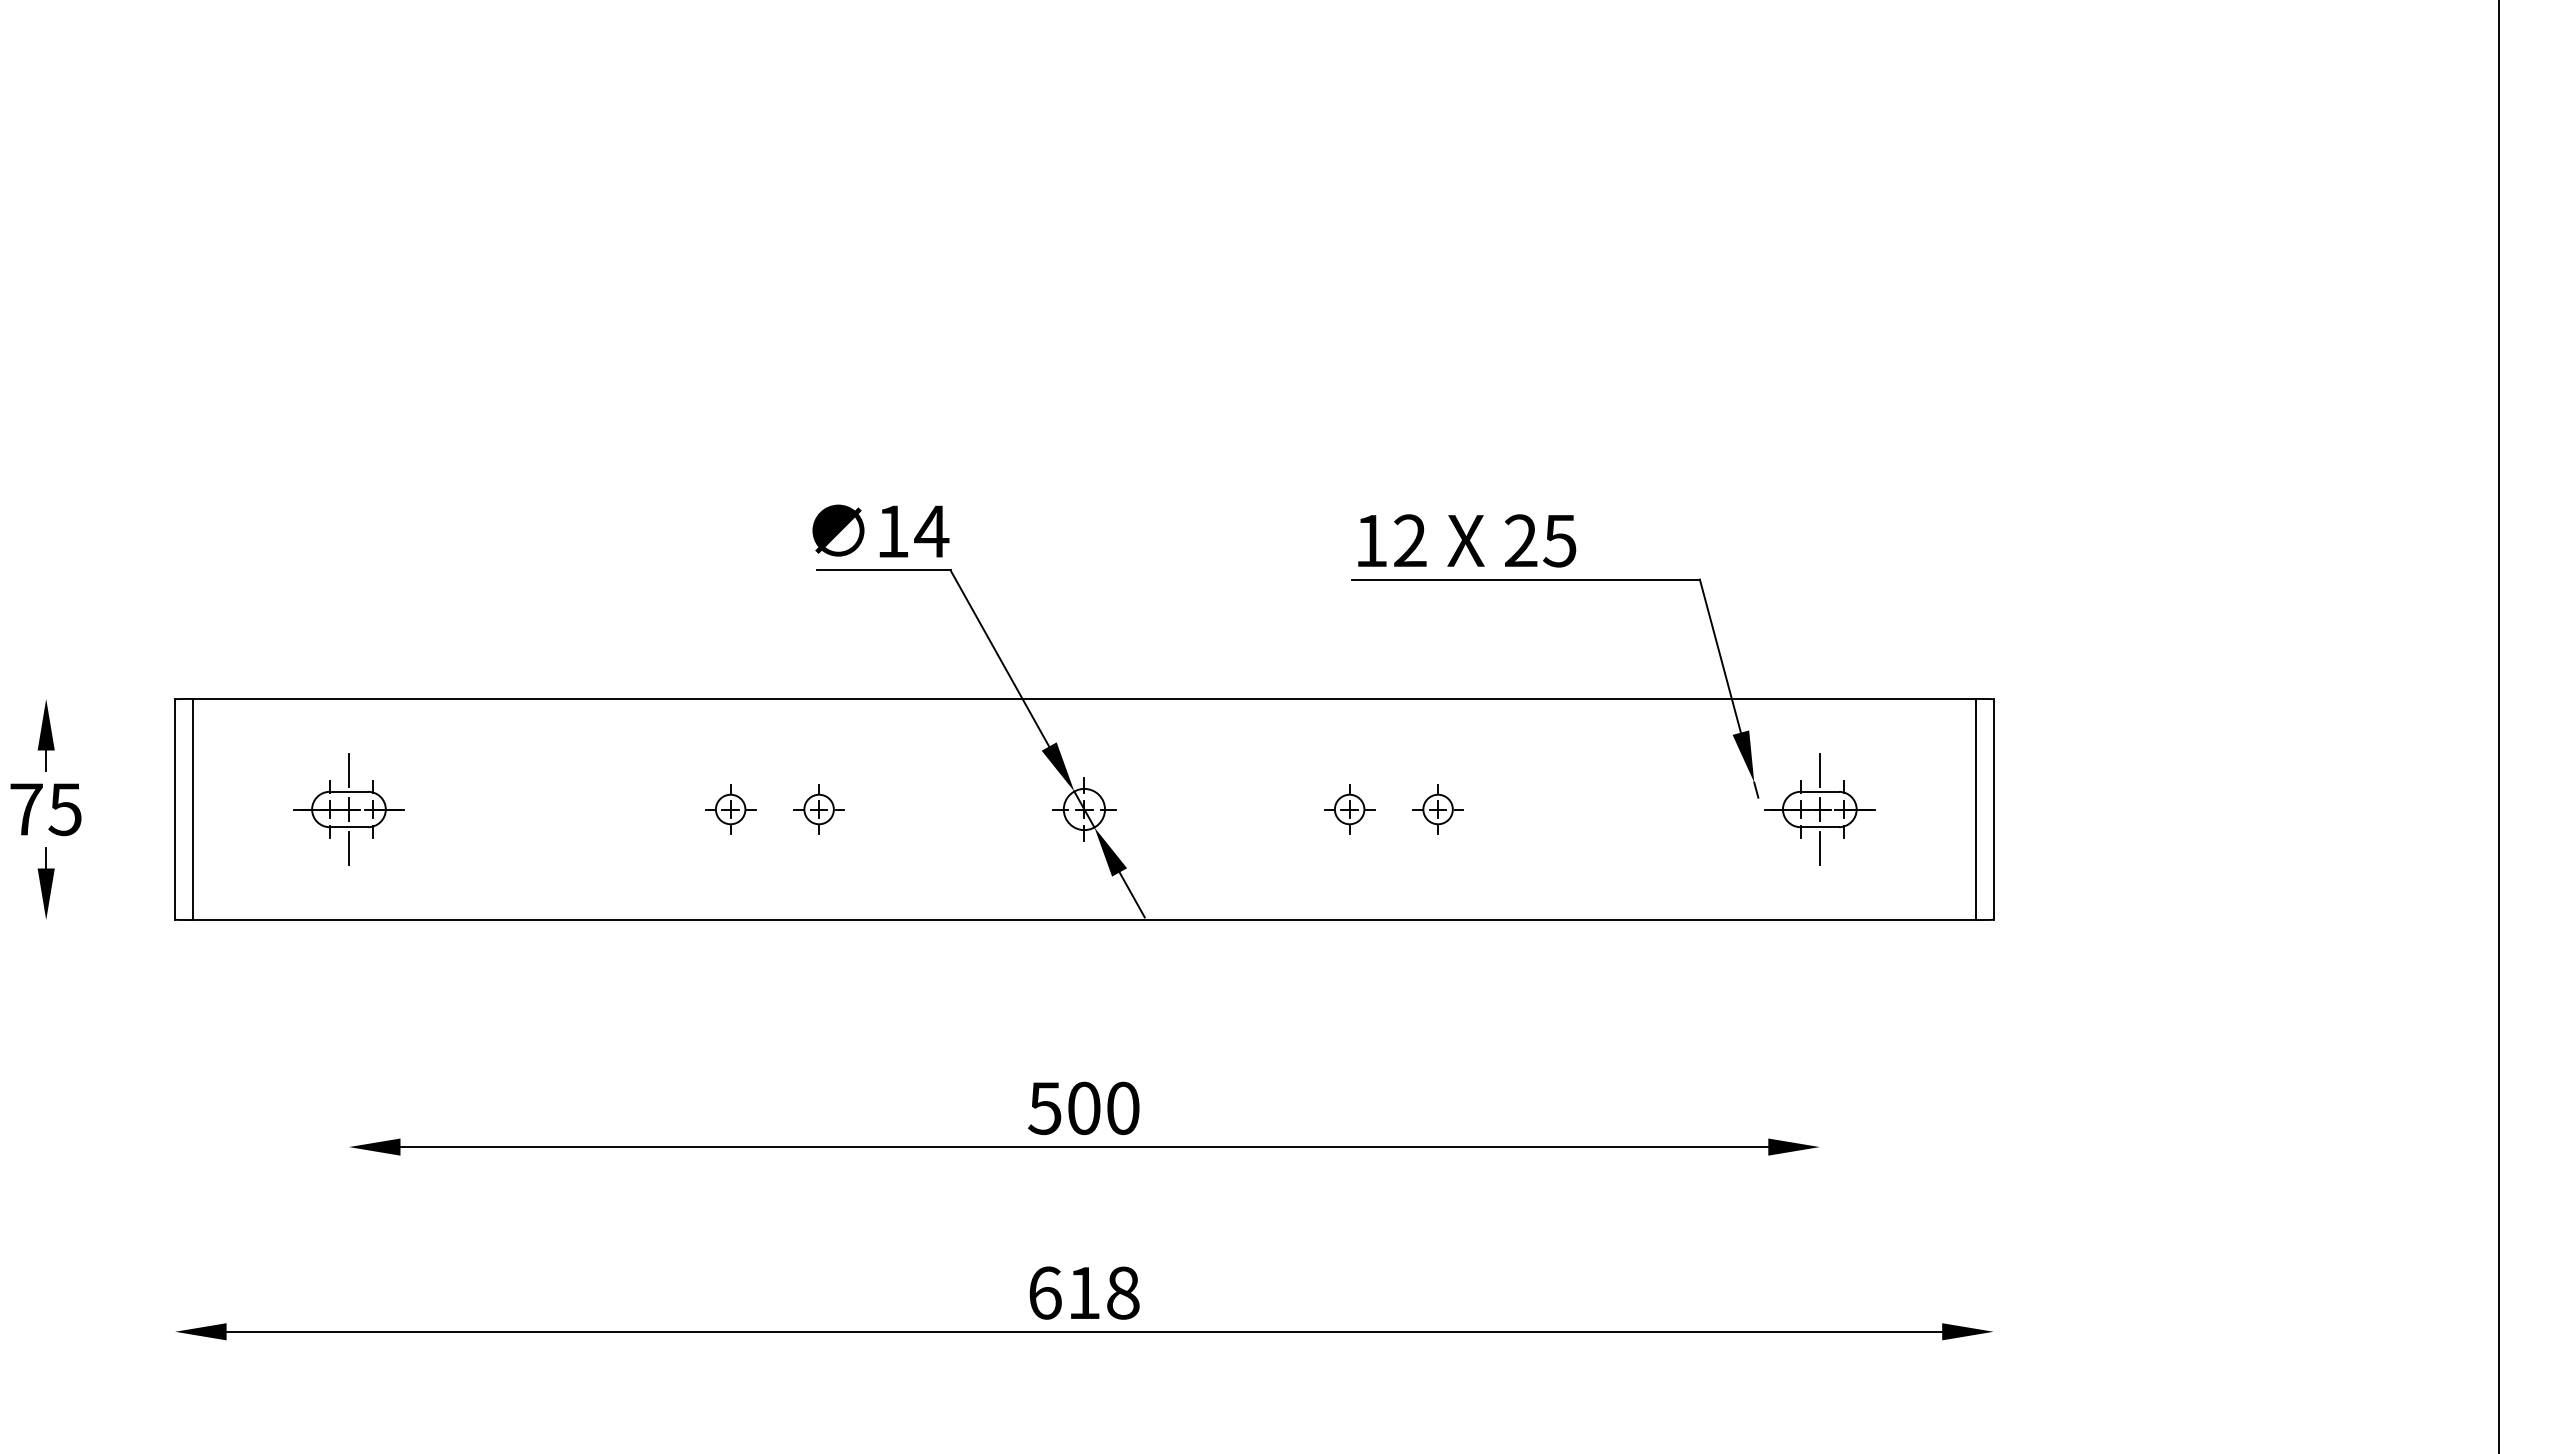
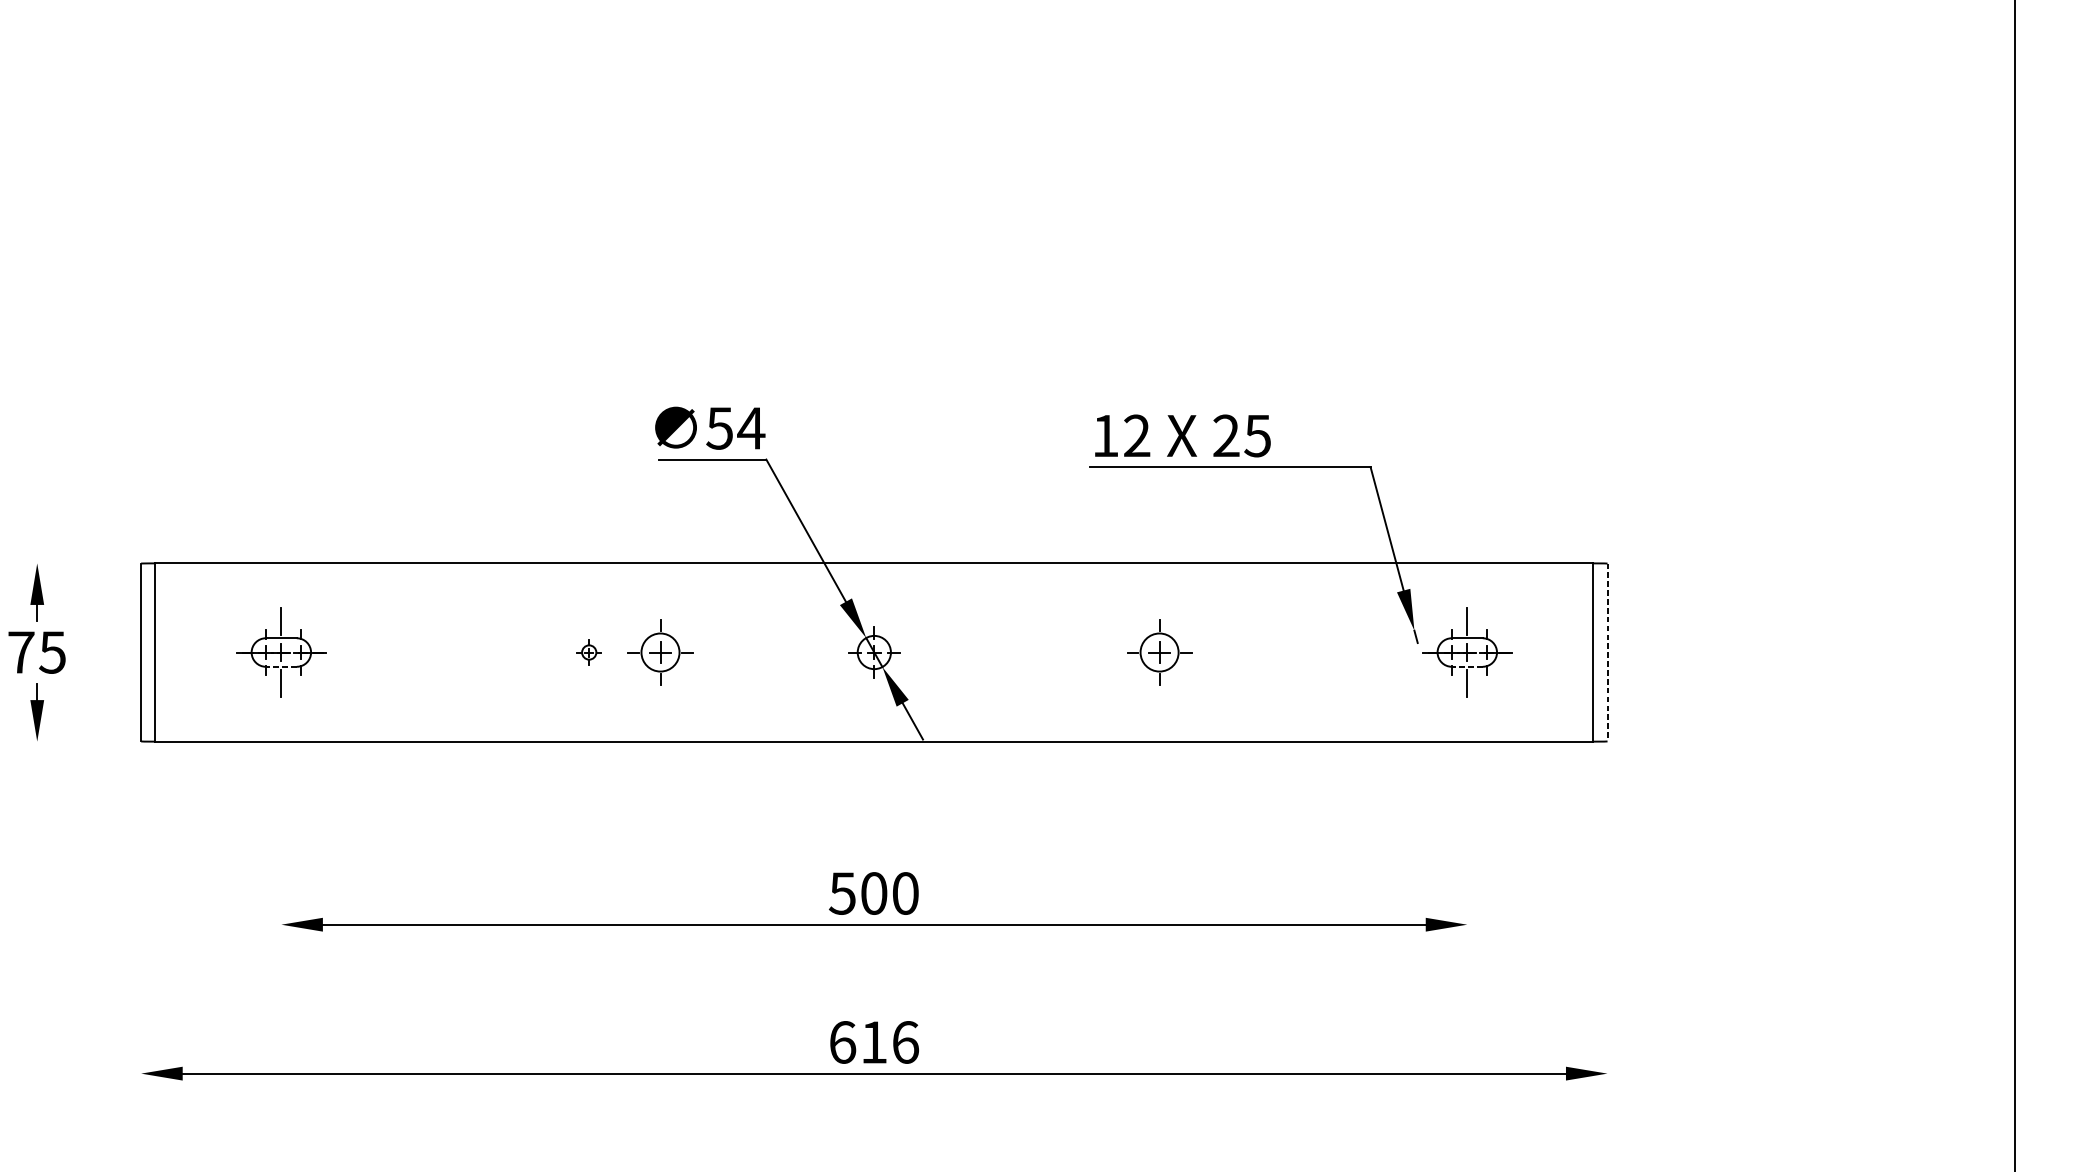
text: (891, 531) -> (718, 428), 14 -> 54
part: (730, 809) -> (588, 652), size x0.6
part: (818, 809) -> (659, 652), size x1.6
part: (1349, 809) -> (1088, 652), removed
part: (1437, 809) -> (1159, 652), size x1.6
line: (1993, 810) -> (1607, 653), solid -> dashed
line: (348, 827) -> (280, 667), solid -> dashed
line: (1819, 827) -> (1467, 667), solid -> dashed
text: (1123, 1292) -> (905, 1041), 618 -> 616

